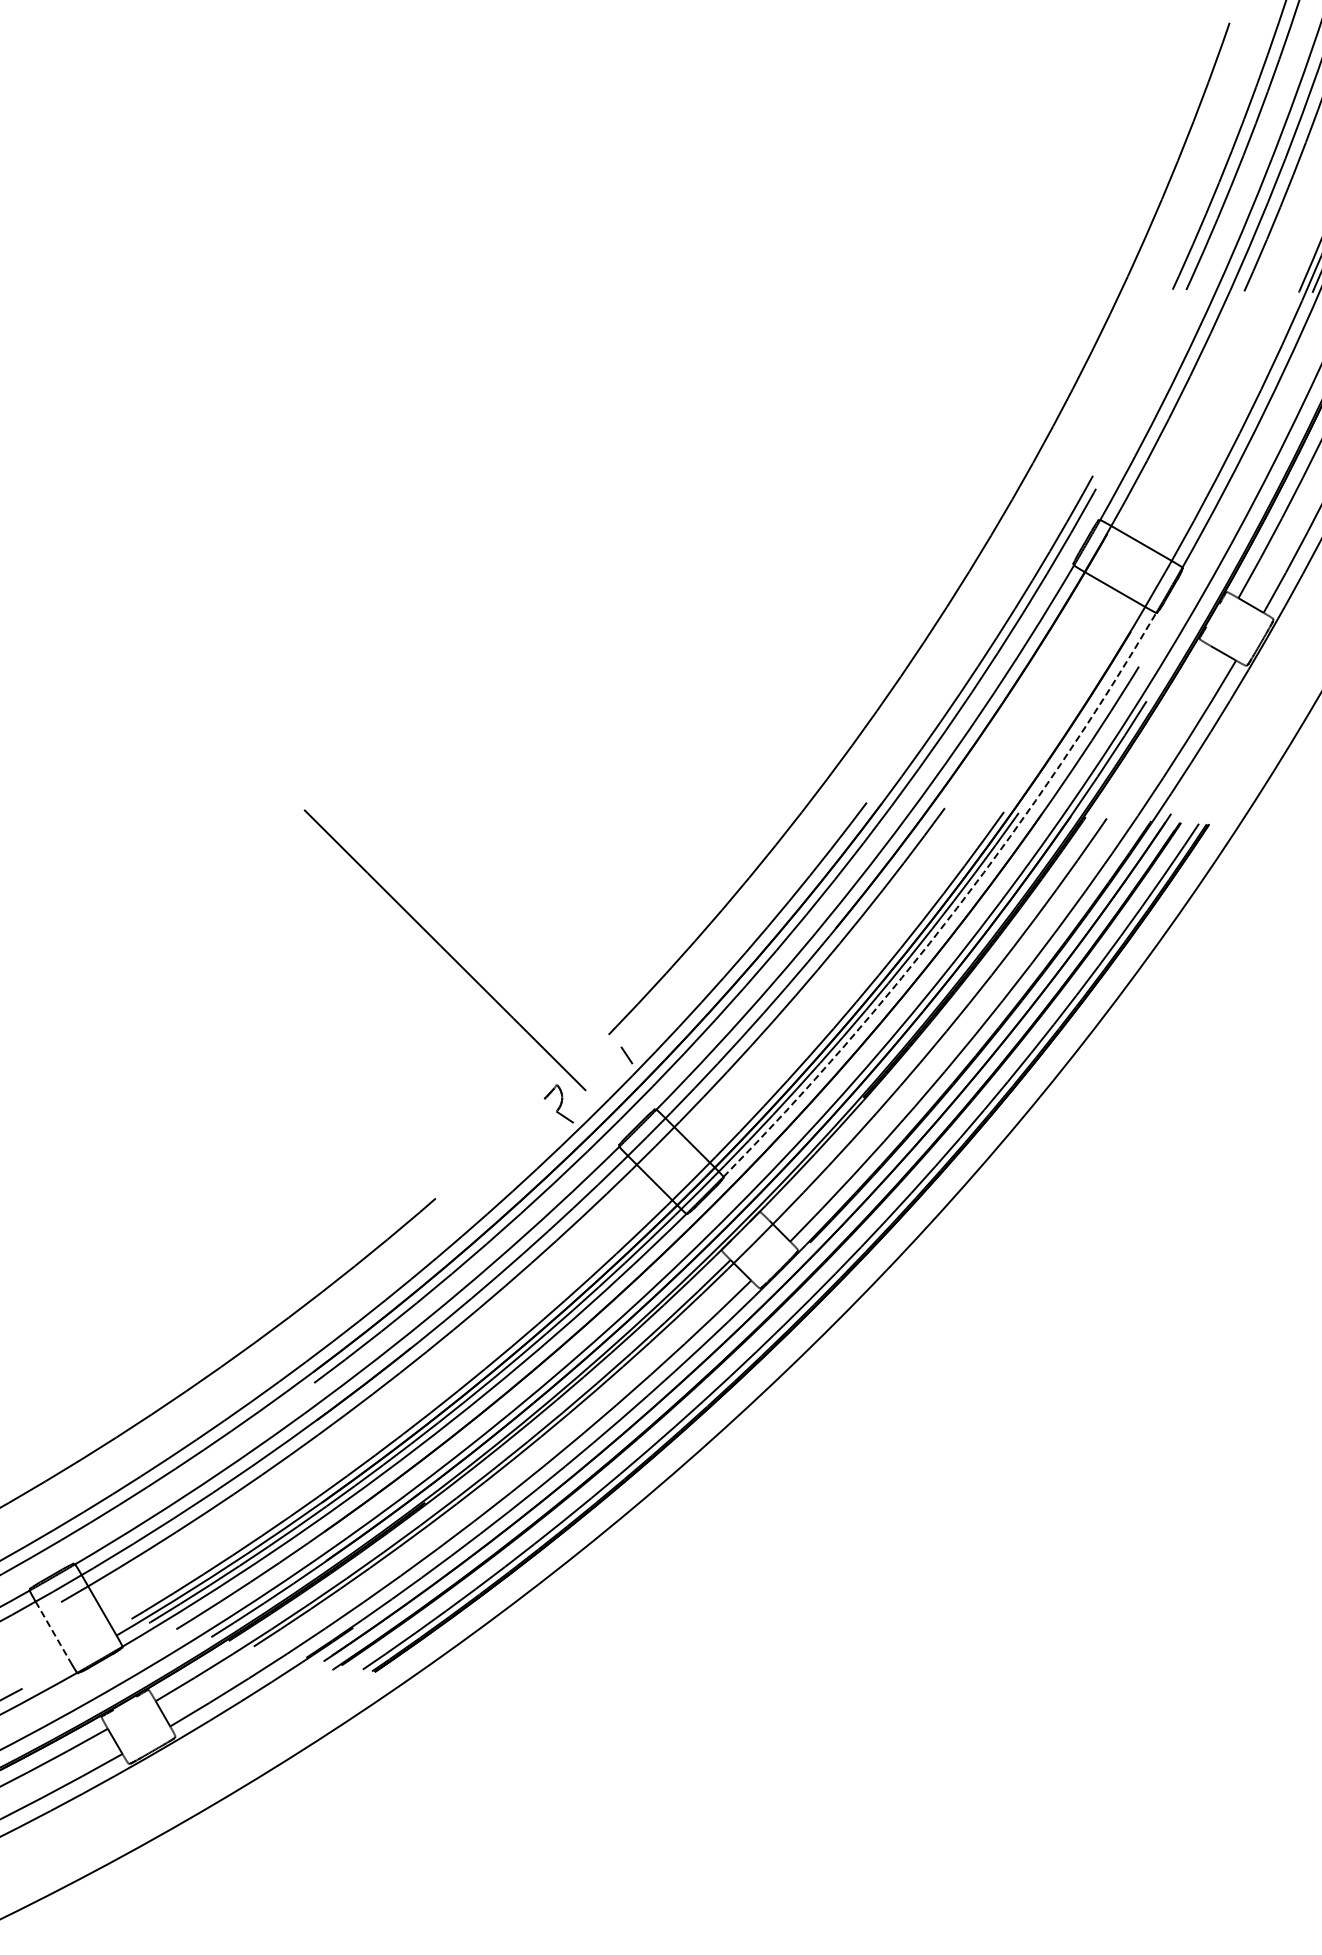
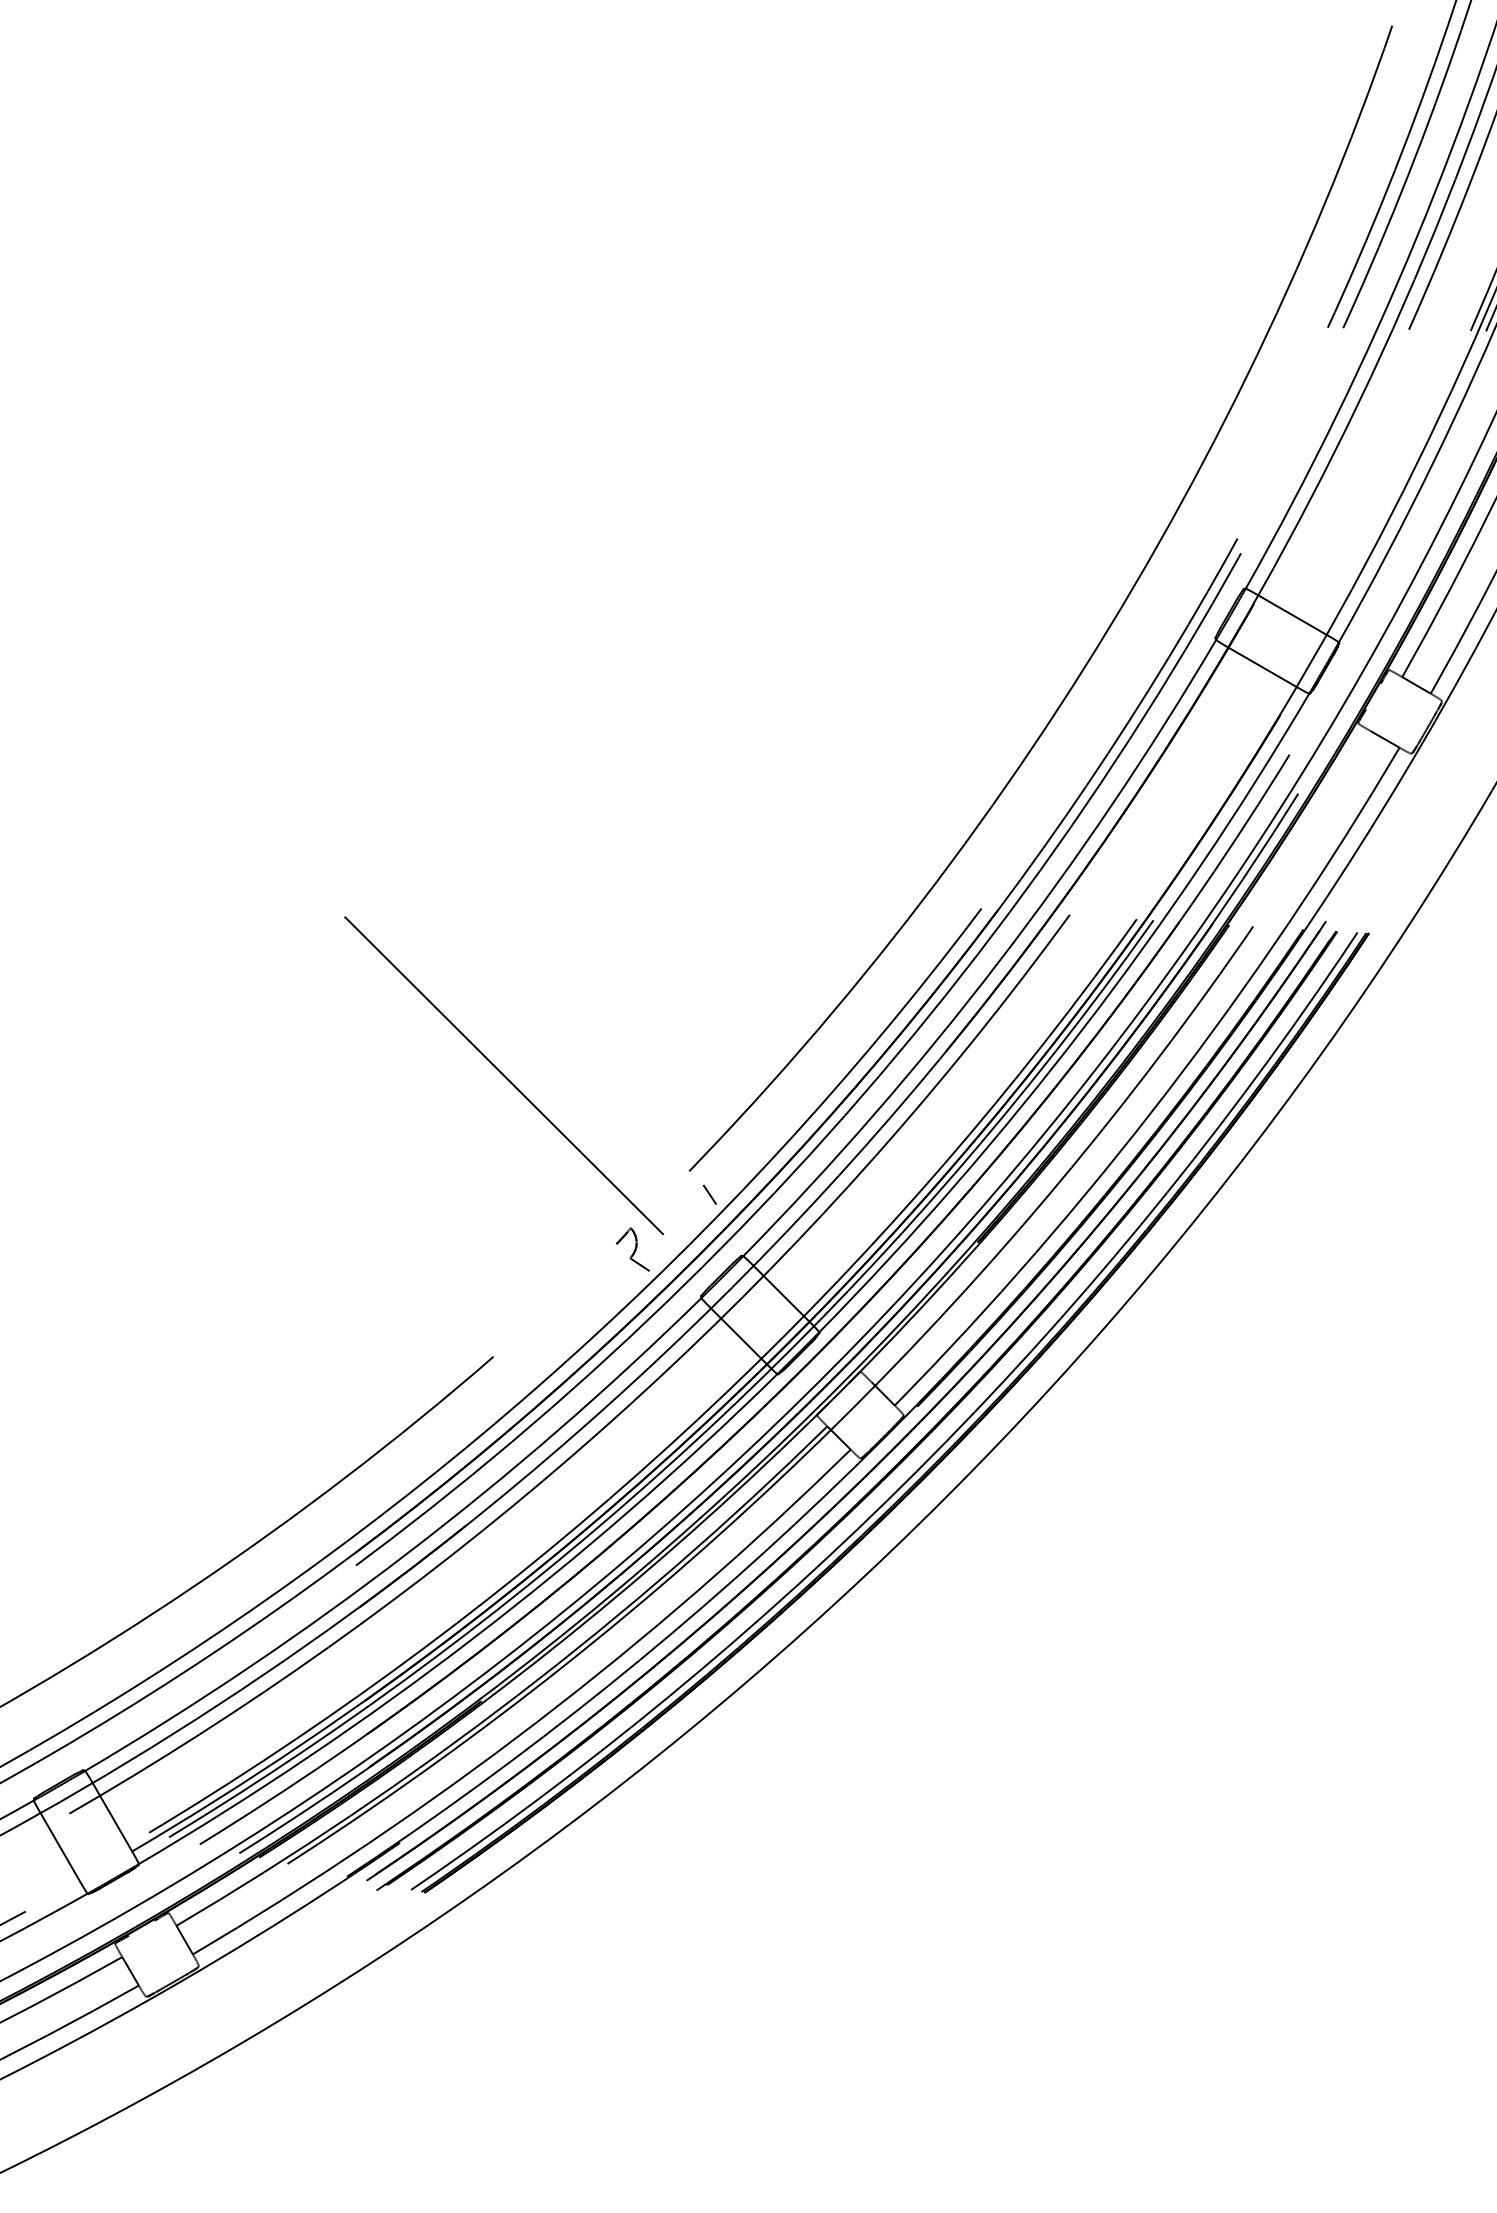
arc: (957, 908) -> (1084, 1028), dashed -> solid
line: (53, 1631) -> (60, 1846), dashed -> solid

